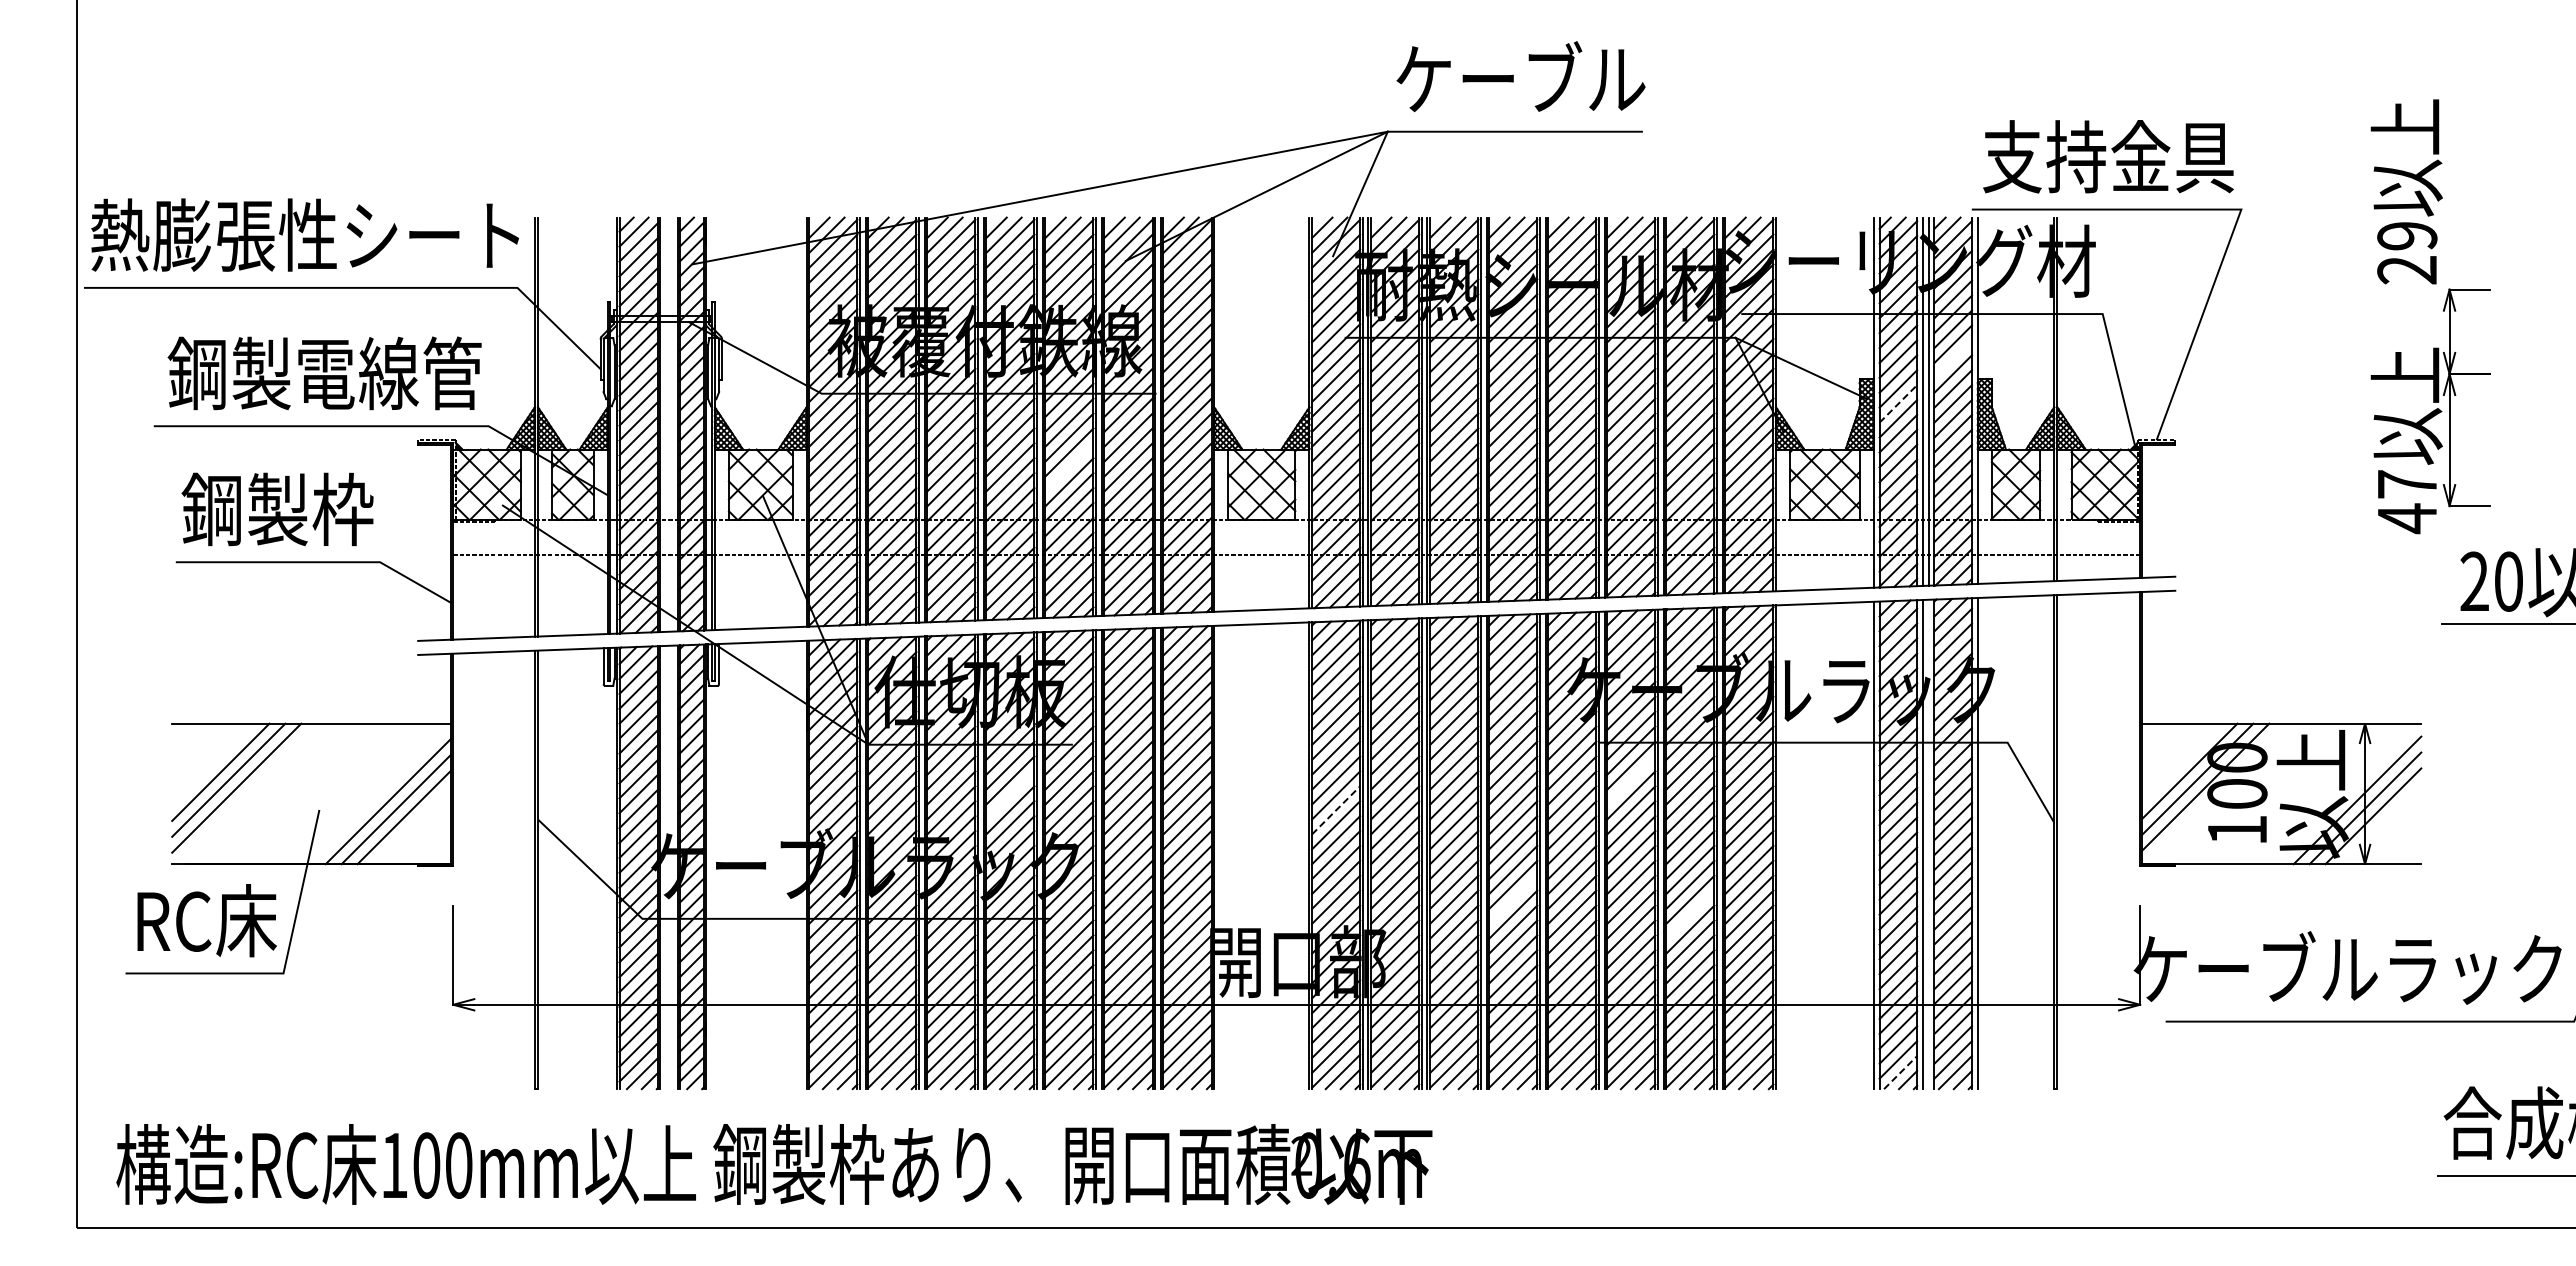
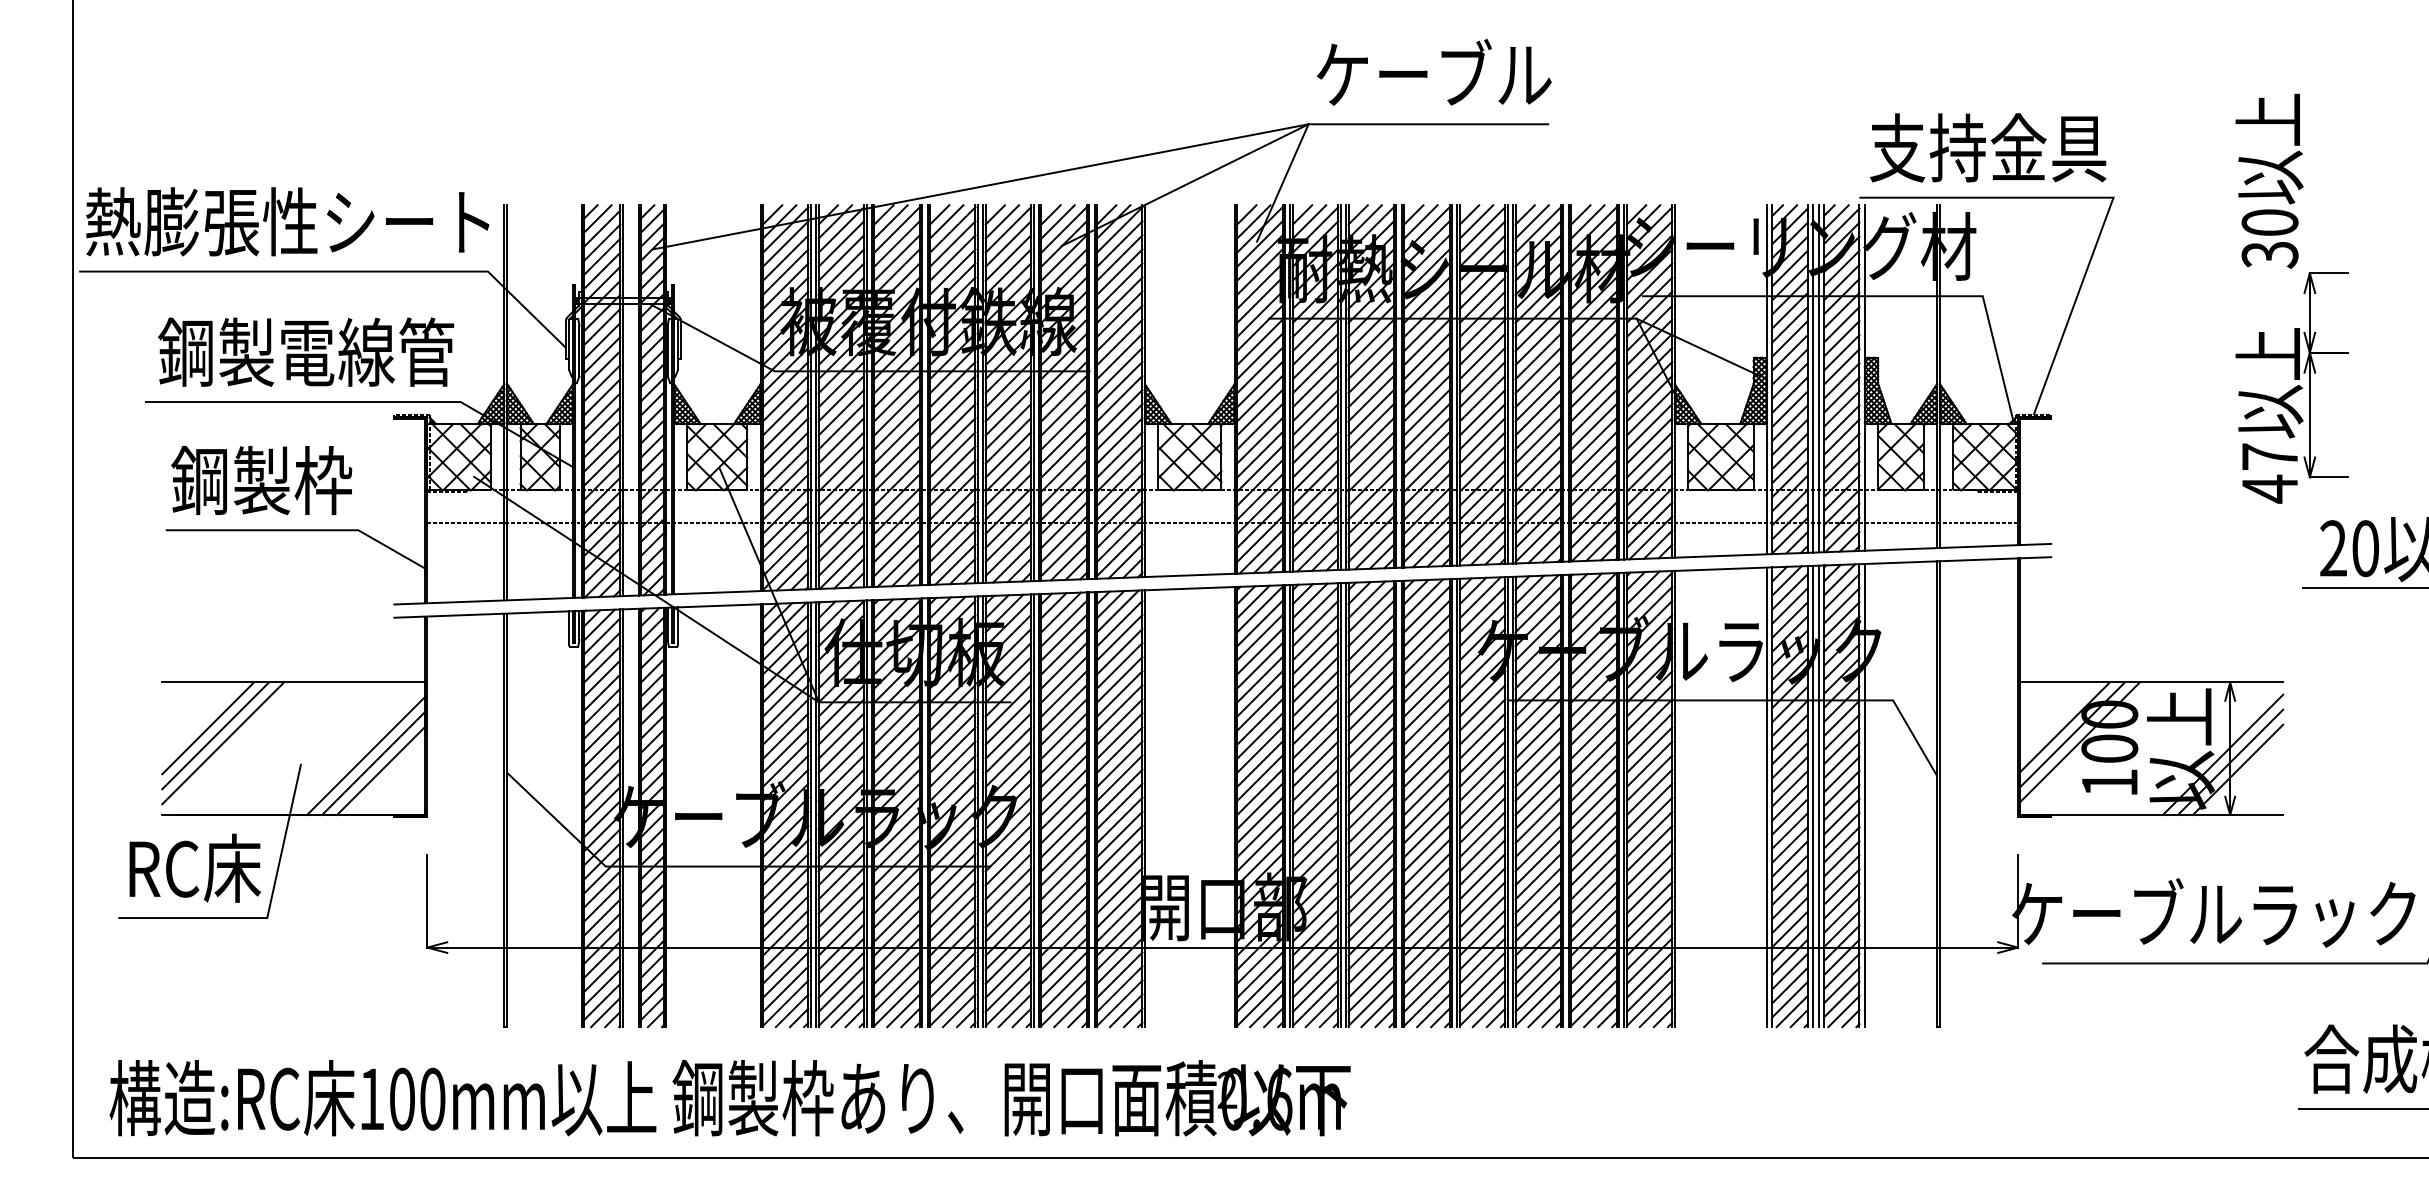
text: (2407, 253) -> (2270, 239), 29 -> 30
line: (1952, 358) -> (1841, 338), added
line: (1898, 403) -> (1790, 380), dashed -> solid
line: (1069, 467) -> (1008, 440), added
line: (1631, 780) -> (1538, 736), added
line: (1010, 795) -> (952, 750), added
line: (1336, 810) -> (1260, 764), dashed -> solid
line: (1928, 844) -> (1818, 796), added
line: (1513, 899) -> (1427, 848), added
line: (1690, 914) -> (1594, 862), added
line: (1900, 1072) -> (1792, 1011), dashed -> solid

